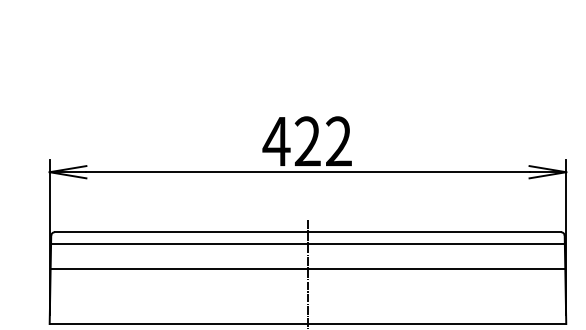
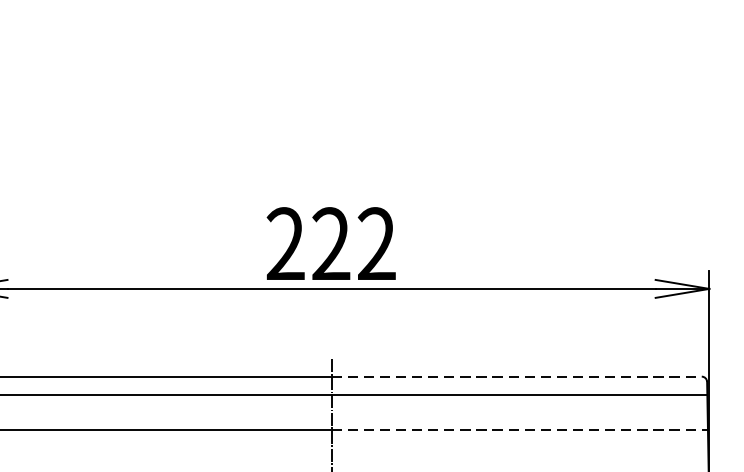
text: (276, 140) -> (285, 242), 422 -> 222
line: (434, 232) -> (516, 377), solid -> dashed
line: (436, 268) -> (519, 429), solid -> dashed

